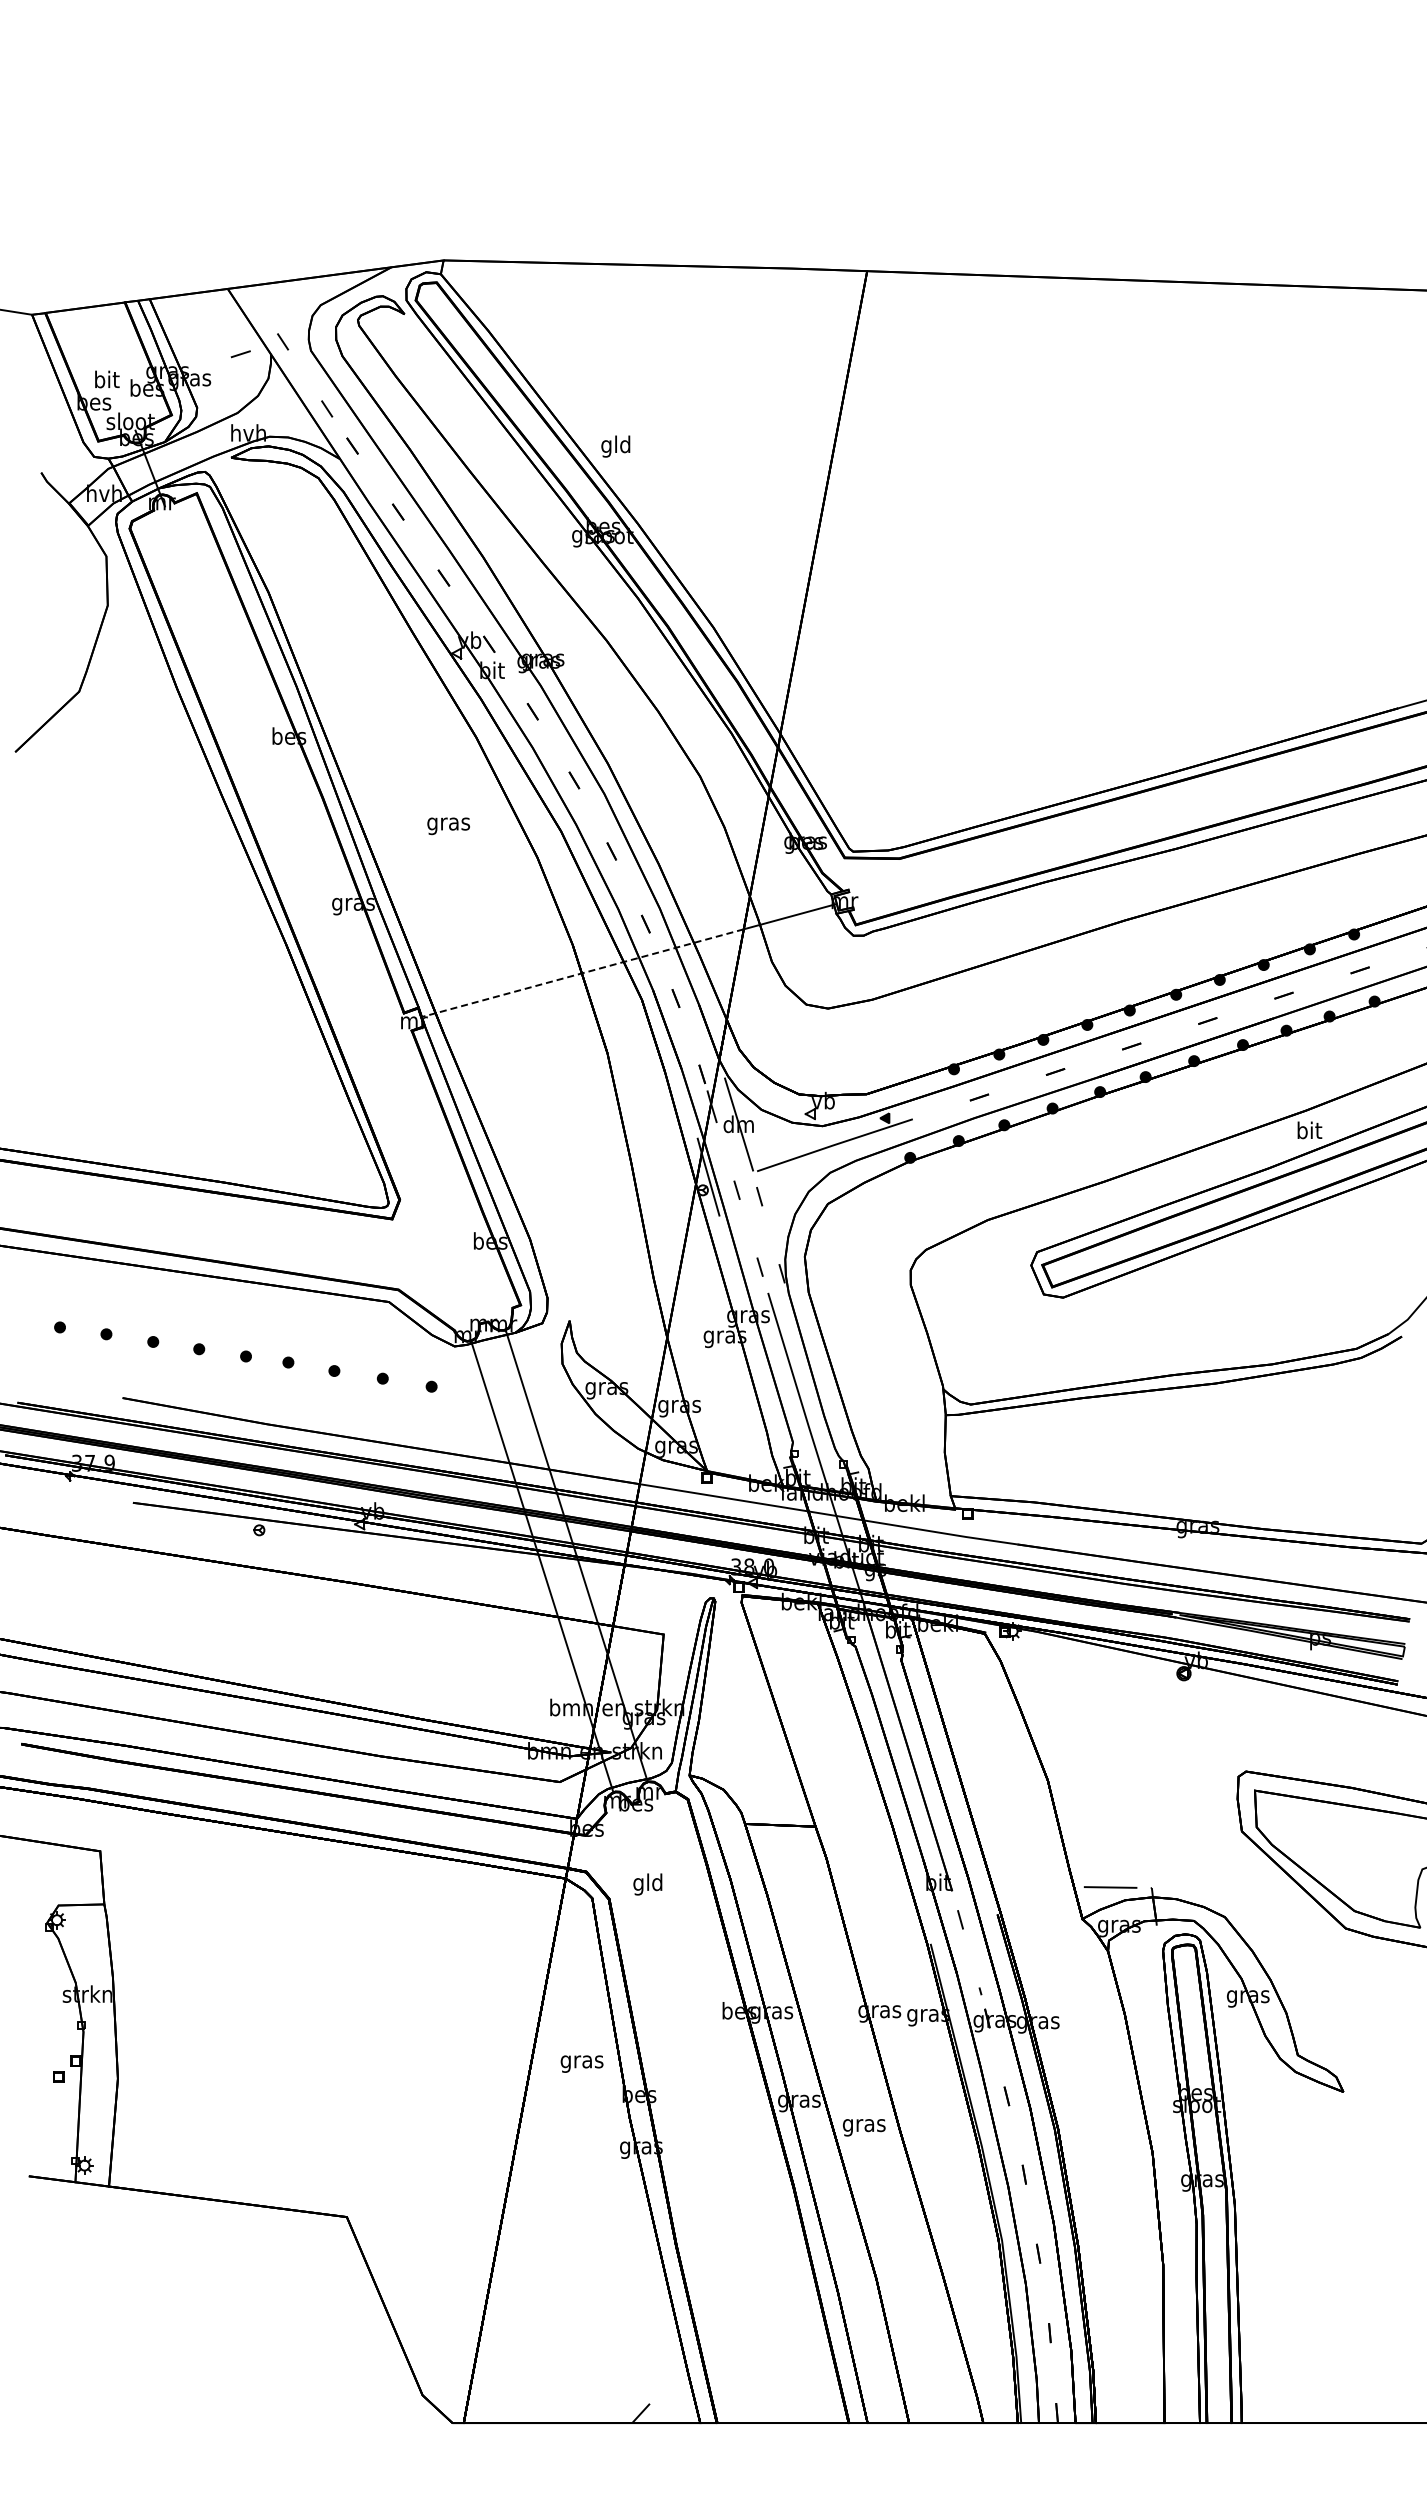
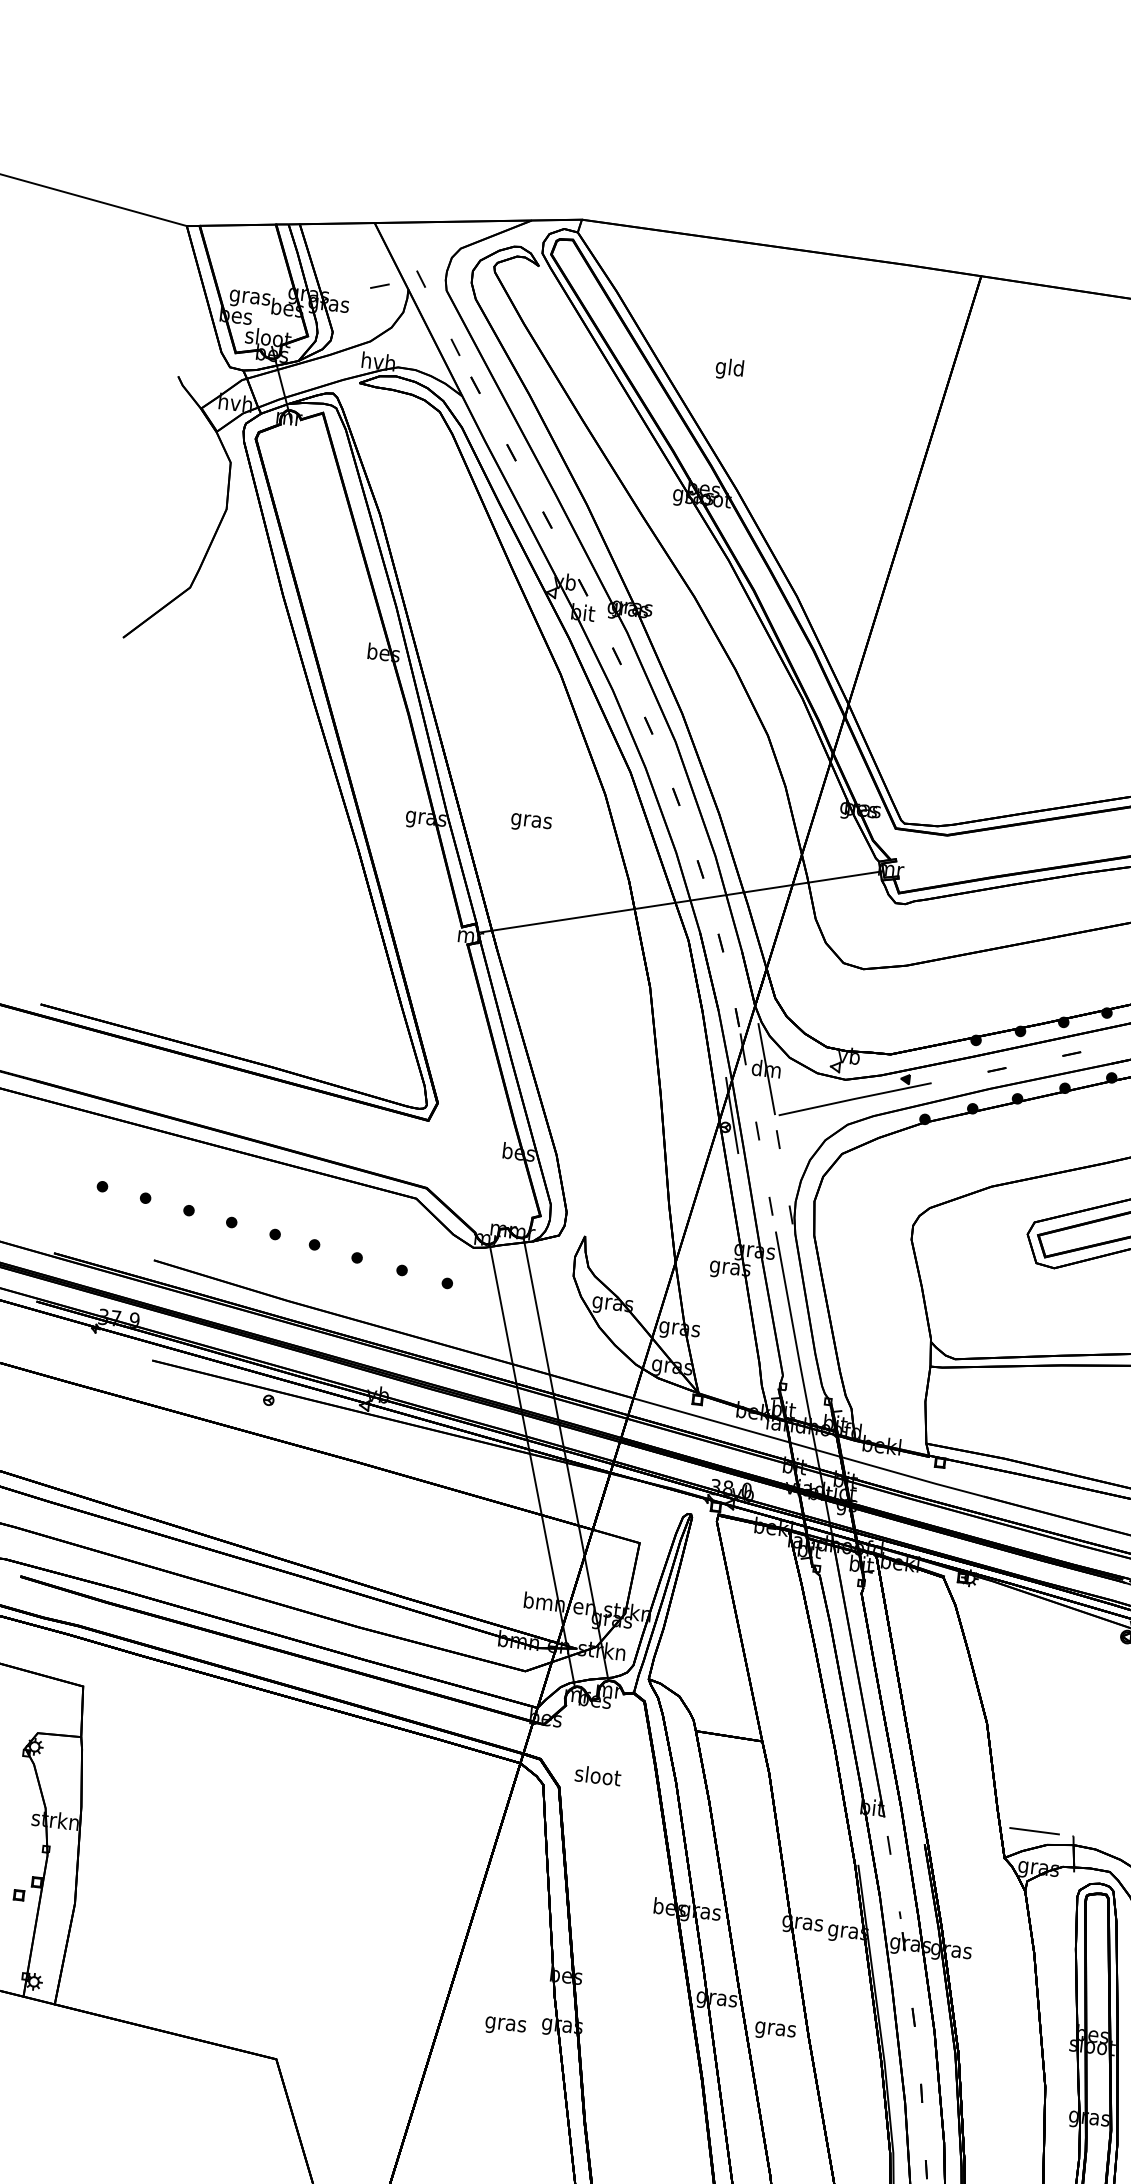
text: (106, 381) -> (249, 297), bit -> gras
text: (615, 446) -> (729, 369), moved
text: (448, 826) -> (531, 823), moved
line: (582, 973) -> (635, 909), dashed -> solid
text: (648, 1884) -> (597, 1777), gld -> sloot
text: (581, 2063) -> (505, 2025), moved

